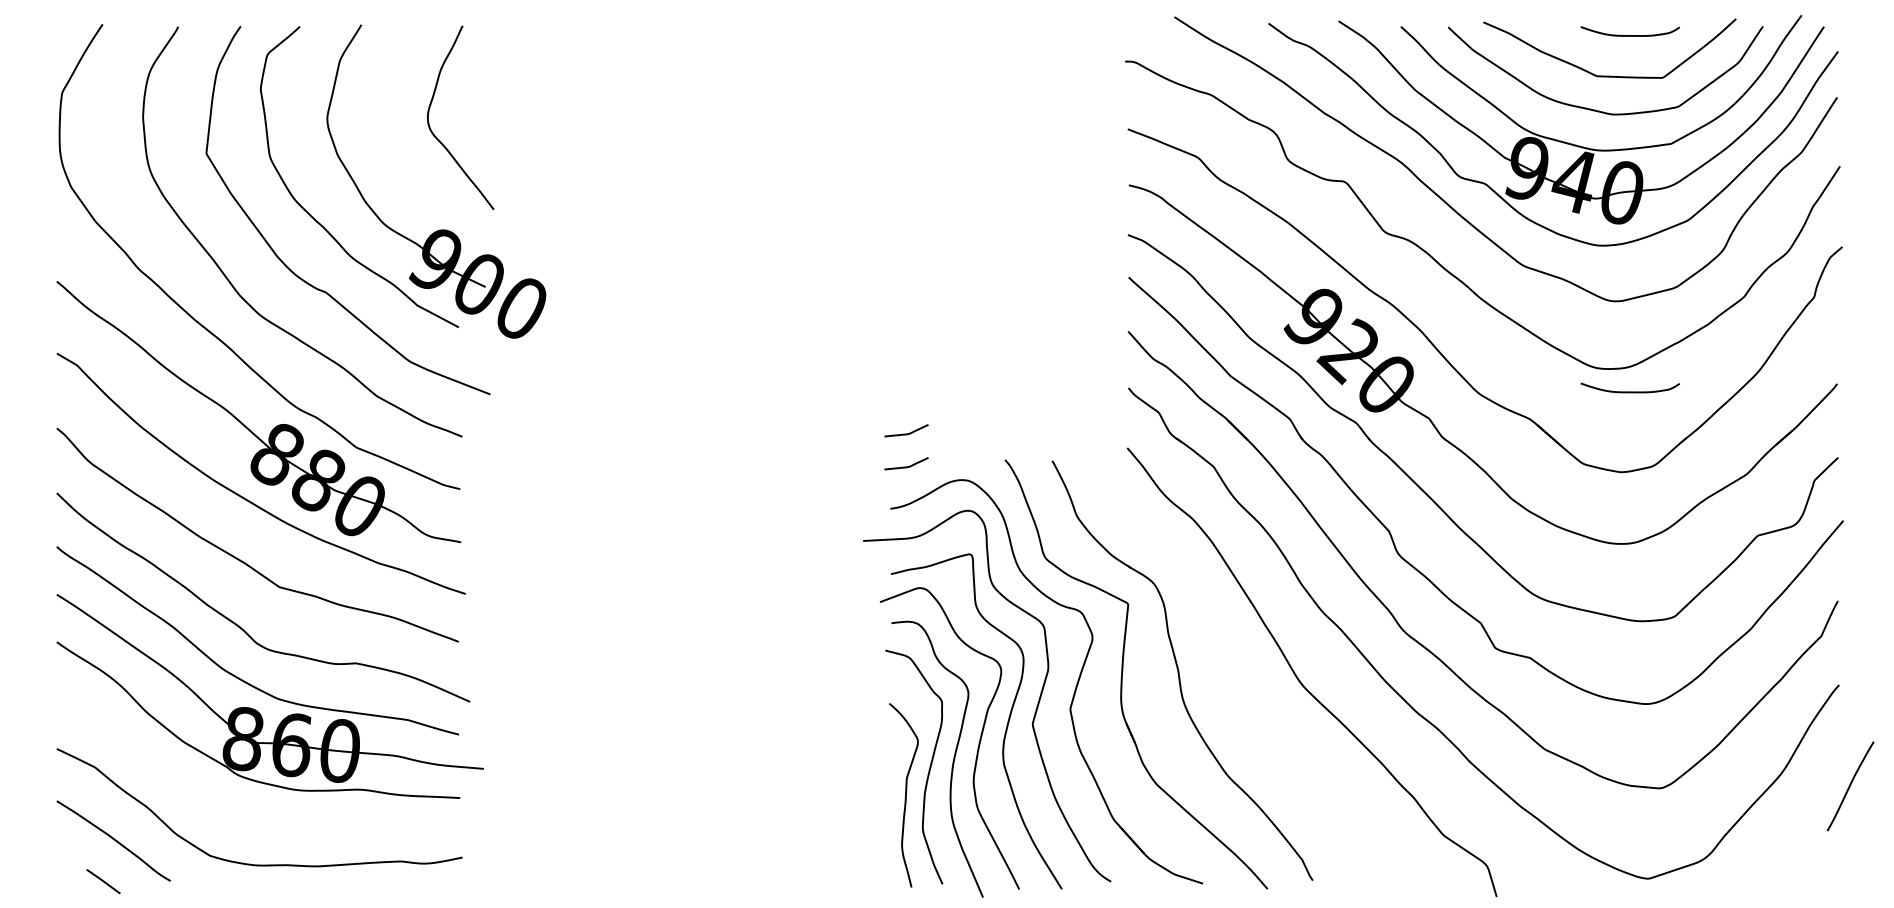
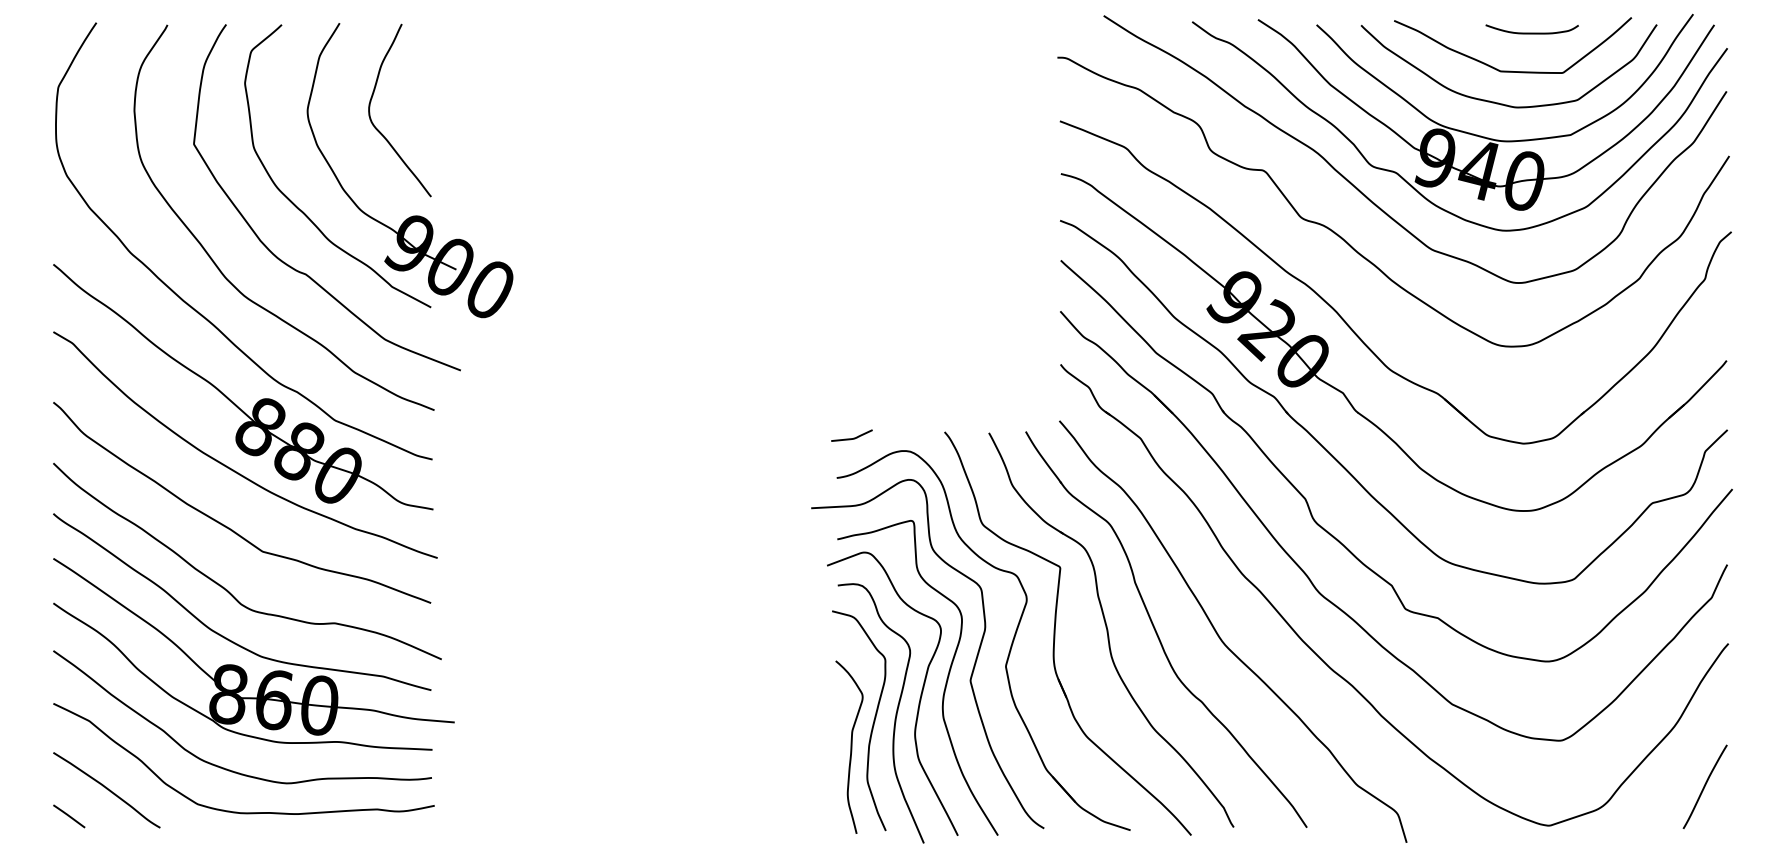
curve: (438, 139) -> (379, 130), moved
curve: (1629, 391) -> (1531, 367), removed
curve: (908, 432) -> (853, 406), removed
part: (1232, 675) -> (1158, 634), added
curve: (1849, 785) -> (1704, 786), moved
curve: (238, 816) -> (224, 767), added
line: (103, 881) -> (69, 816), moved

